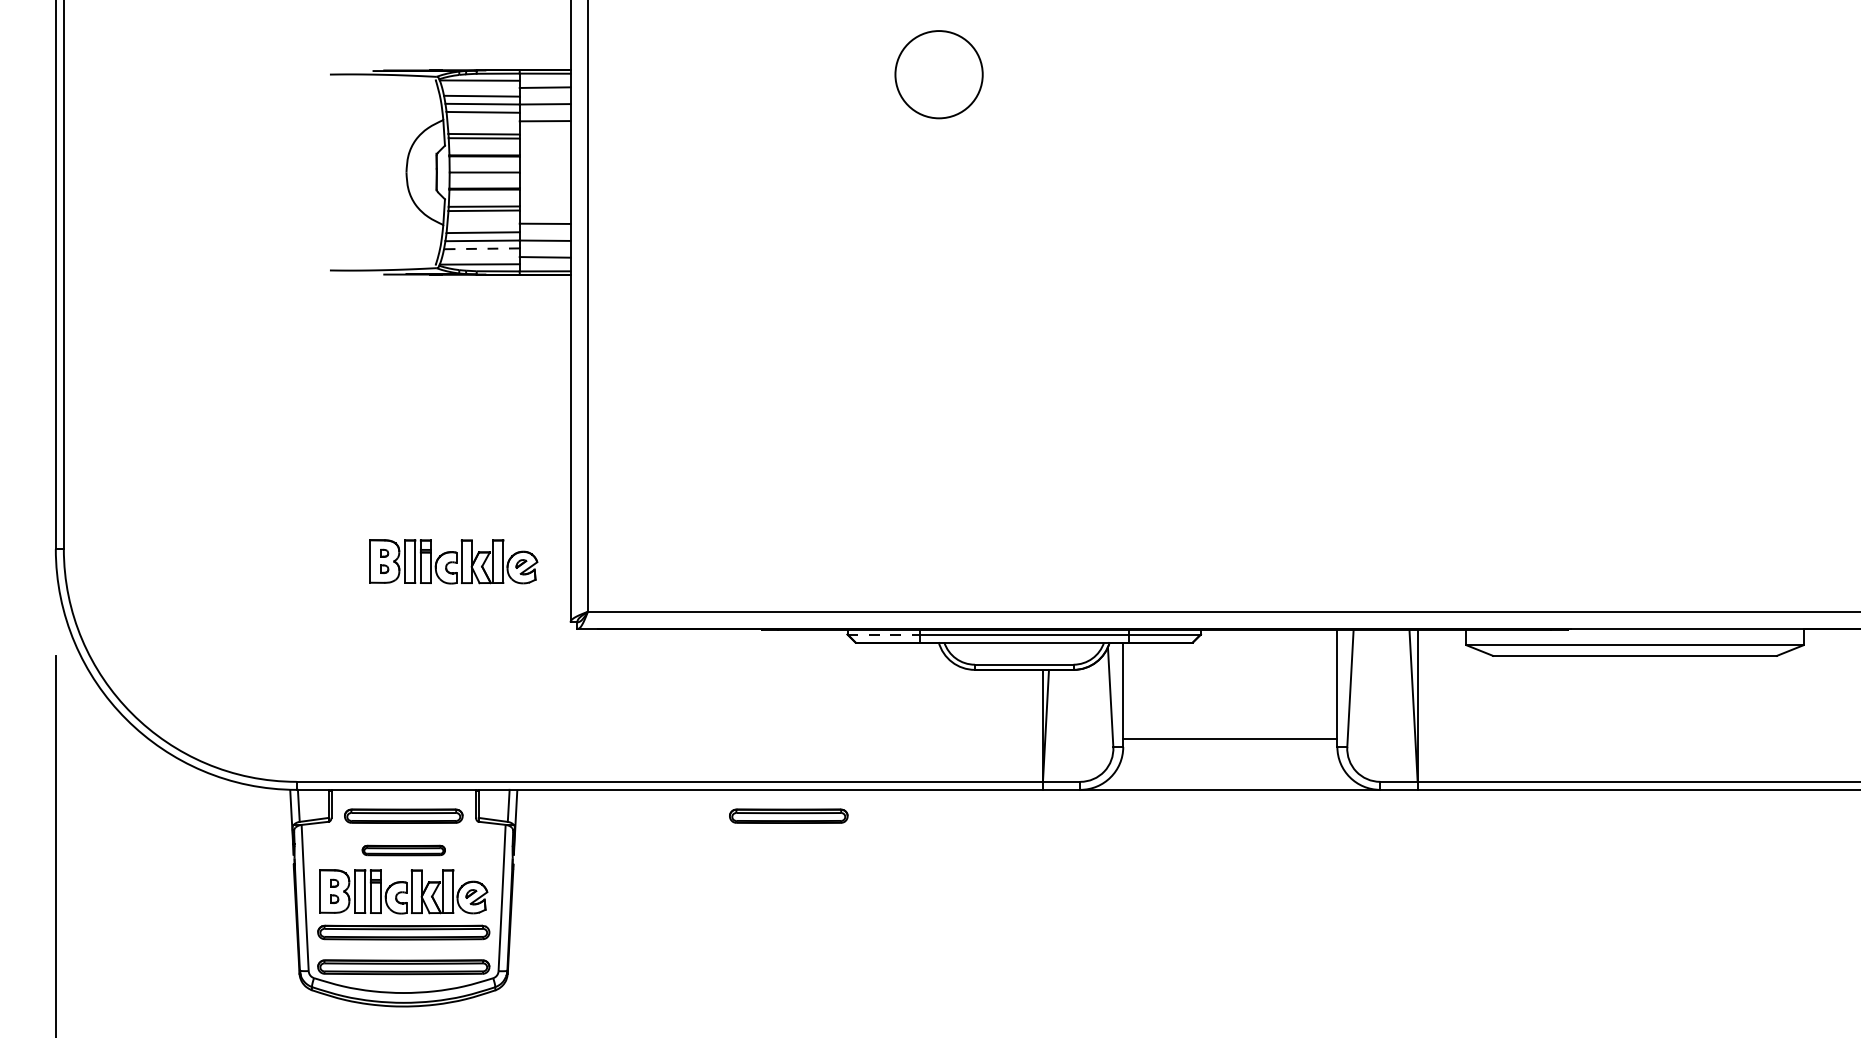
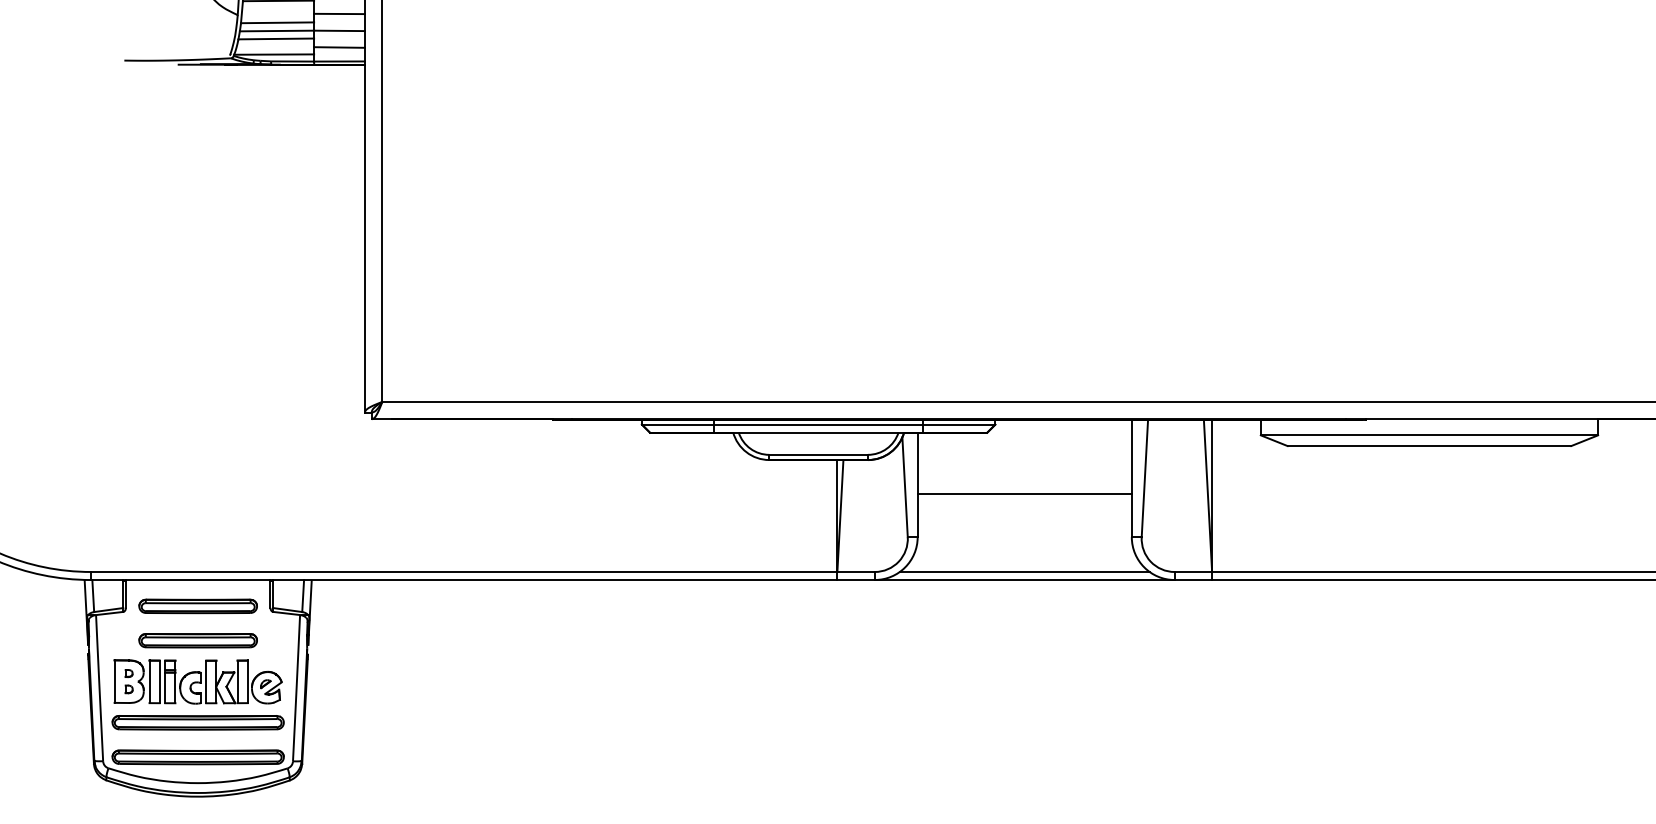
line: (481, 248) -> (275, 38), dashed -> solid
part: (453, 561) -> (247, 351), removed
line: (884, 634) -> (678, 424), dashed -> solid
line: (1230, 739) -> (1024, 494), moved
line: (1230, 781) -> (1024, 571), added
part: (788, 815) -> (582, 605), removed
part: (403, 850) -> (197, 640), size x1.43

